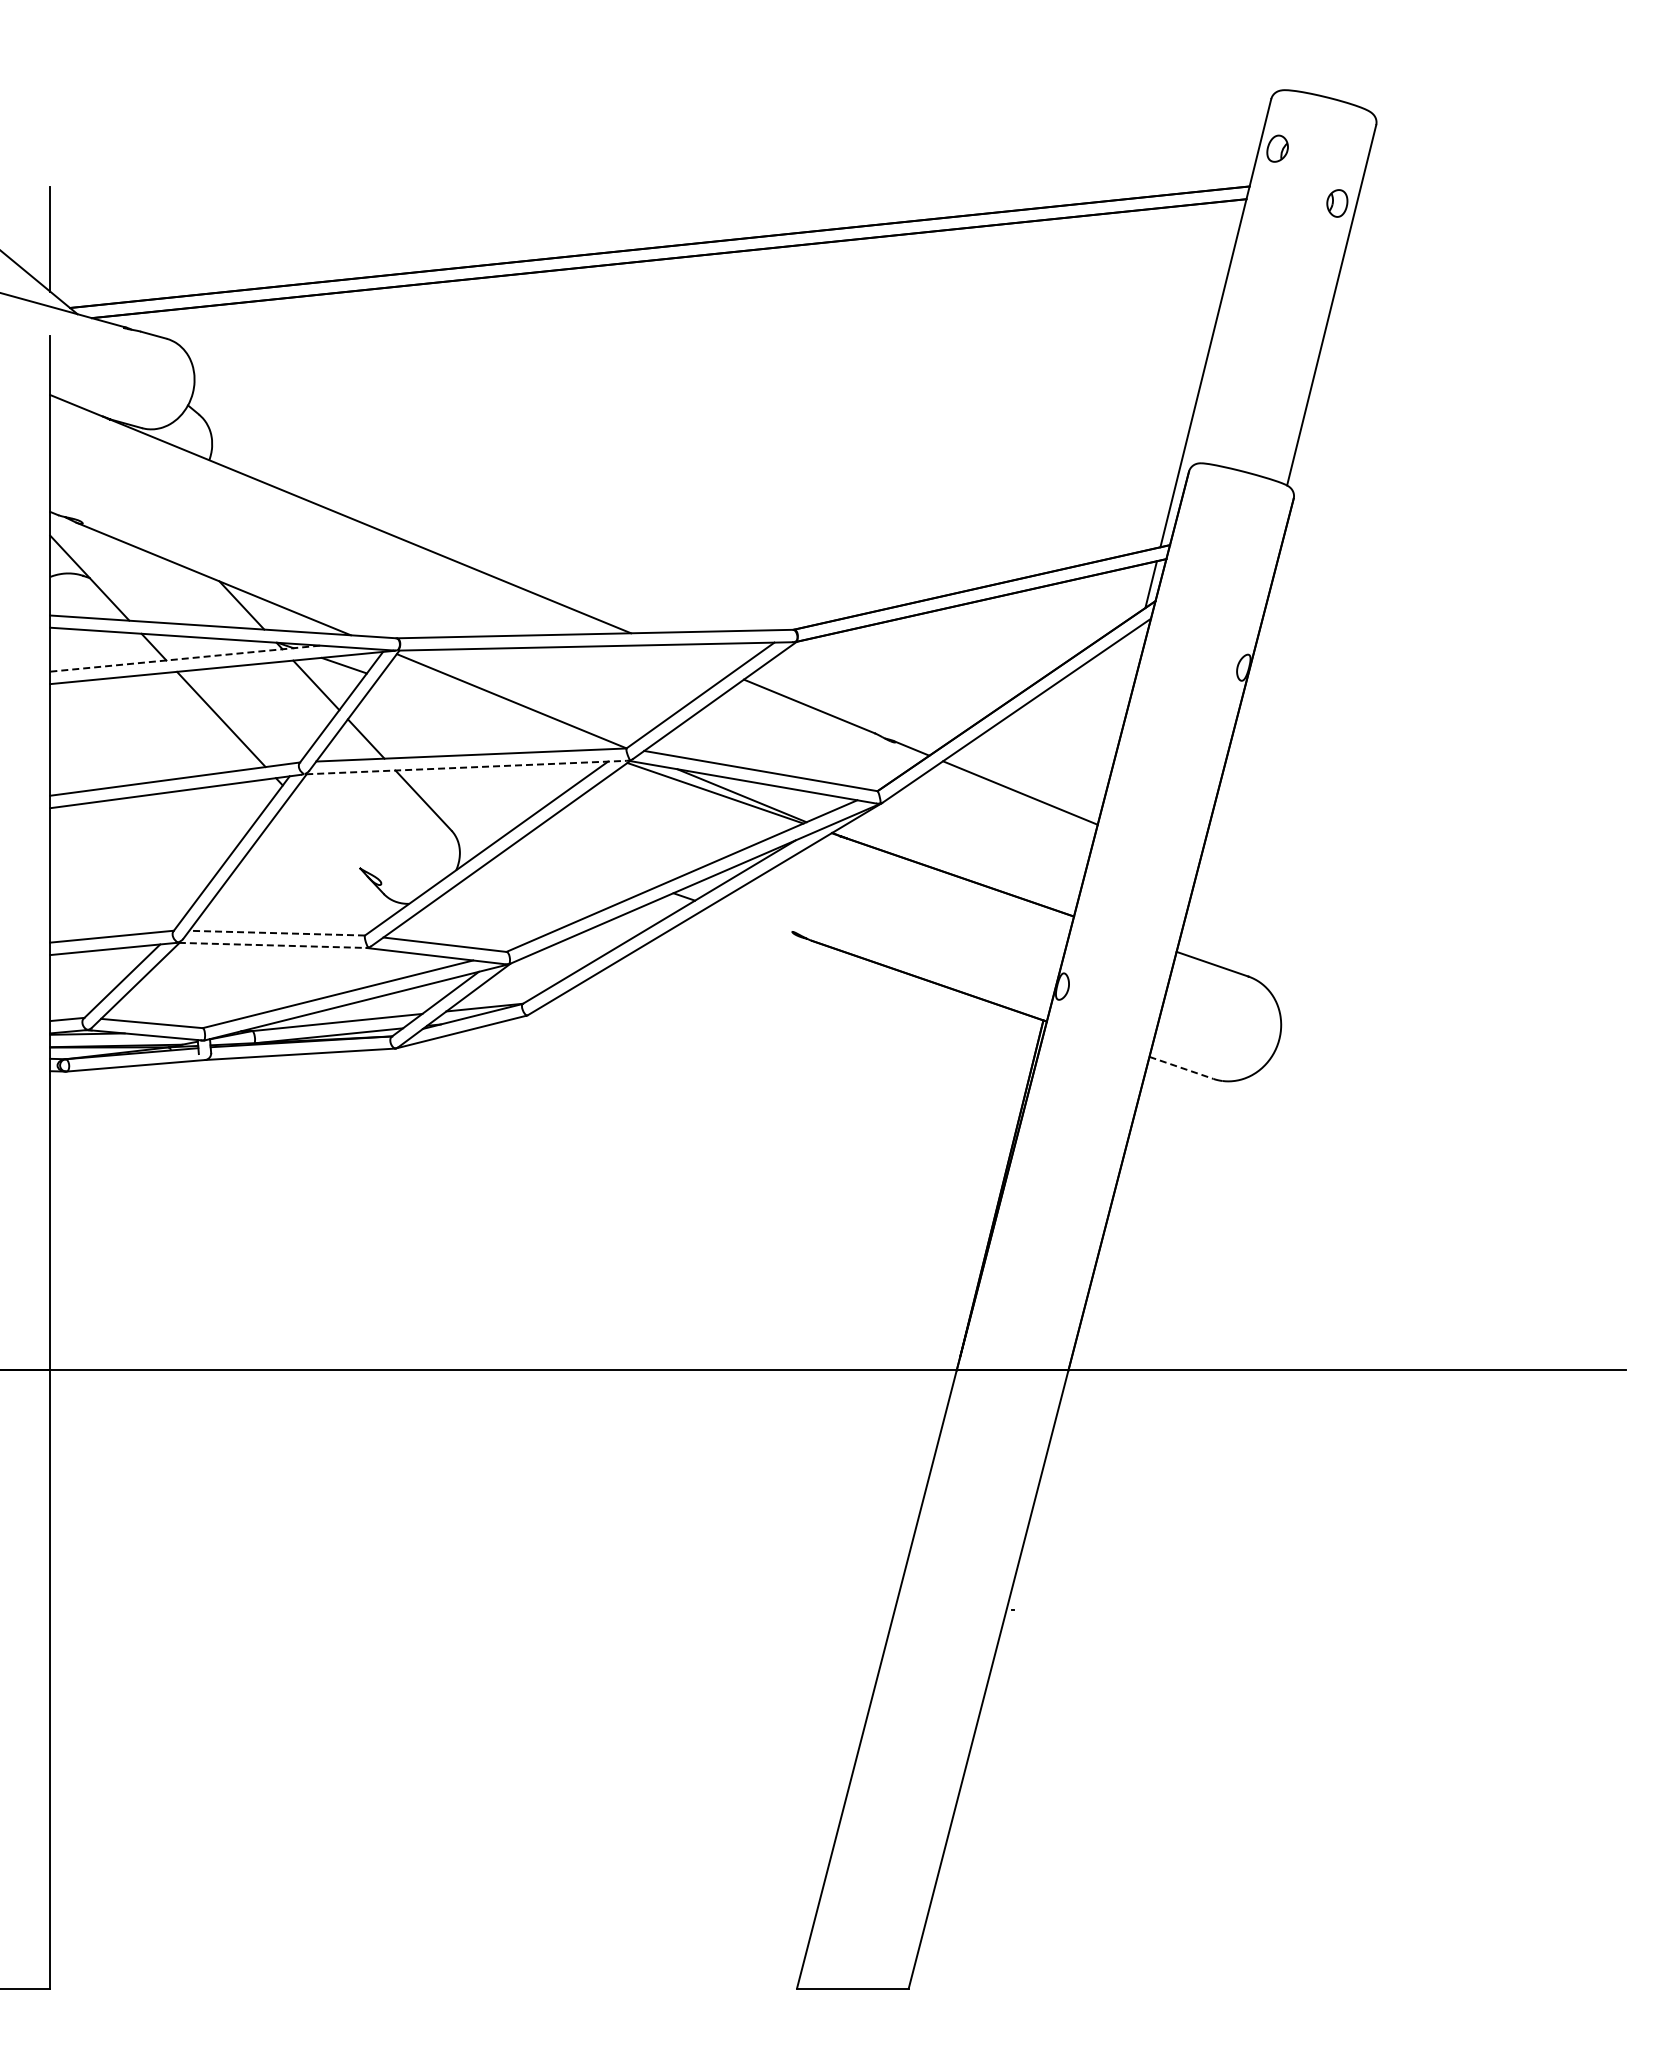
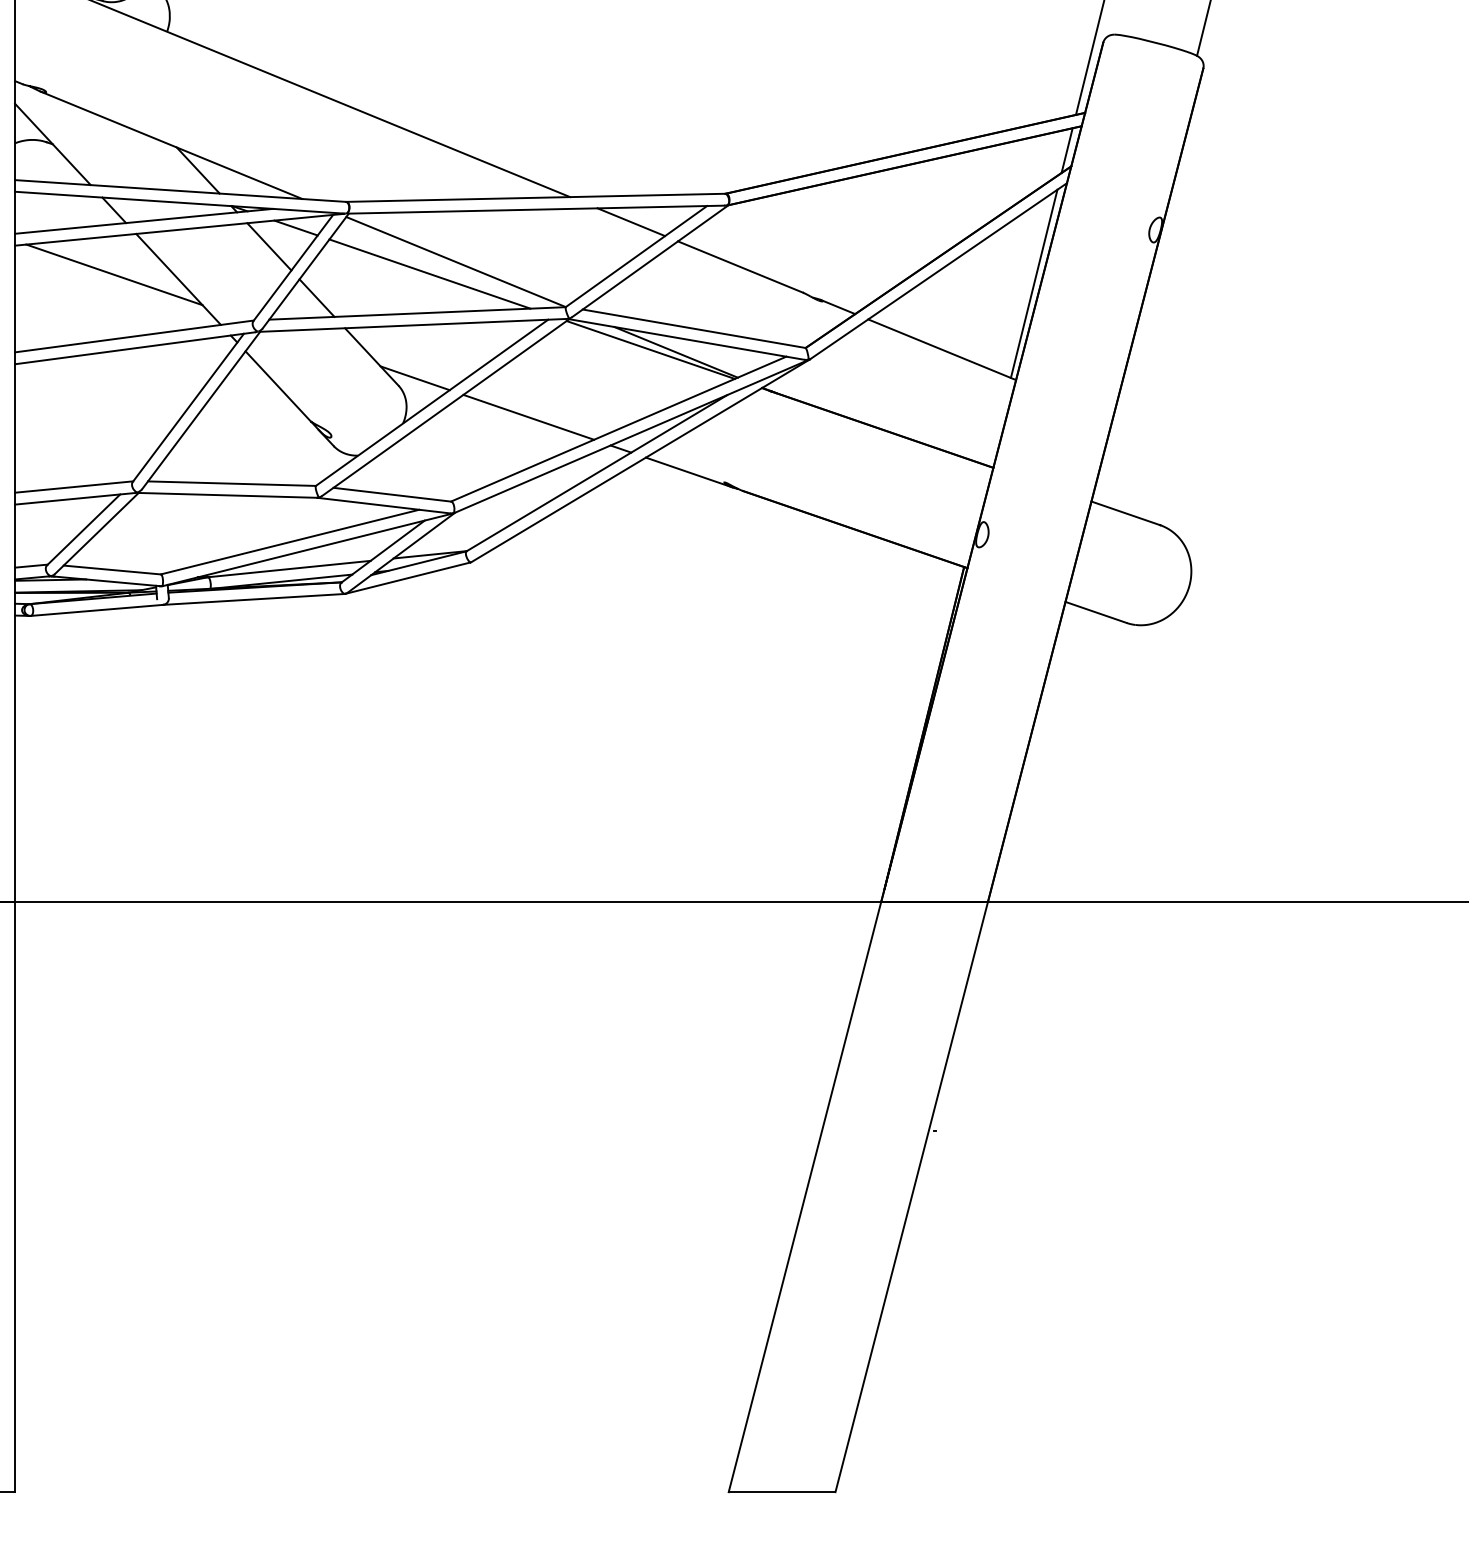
line: (185, 658) -> (144, 221), dashed -> solid
line: (694, 659) -> (630, 222), added
line: (484, 713) -> (430, 273), added
line: (153, 714) -> (113, 274), added
line: (1116, 723) -> (1034, 283), added
line: (466, 767) -> (412, 325), dashed -> solid
line: (468, 822) -> (414, 377), added
line: (325, 831) -> (278, 386), added
line: (587, 863) -> (528, 417), added
line: (755, 921) -> (689, 472), added
line: (277, 933) -> (232, 483), dashed -> solid
line: (272, 945) -> (227, 495), dashed -> solid
line: (1181, 1067) -> (1096, 612), dashed -> solid

